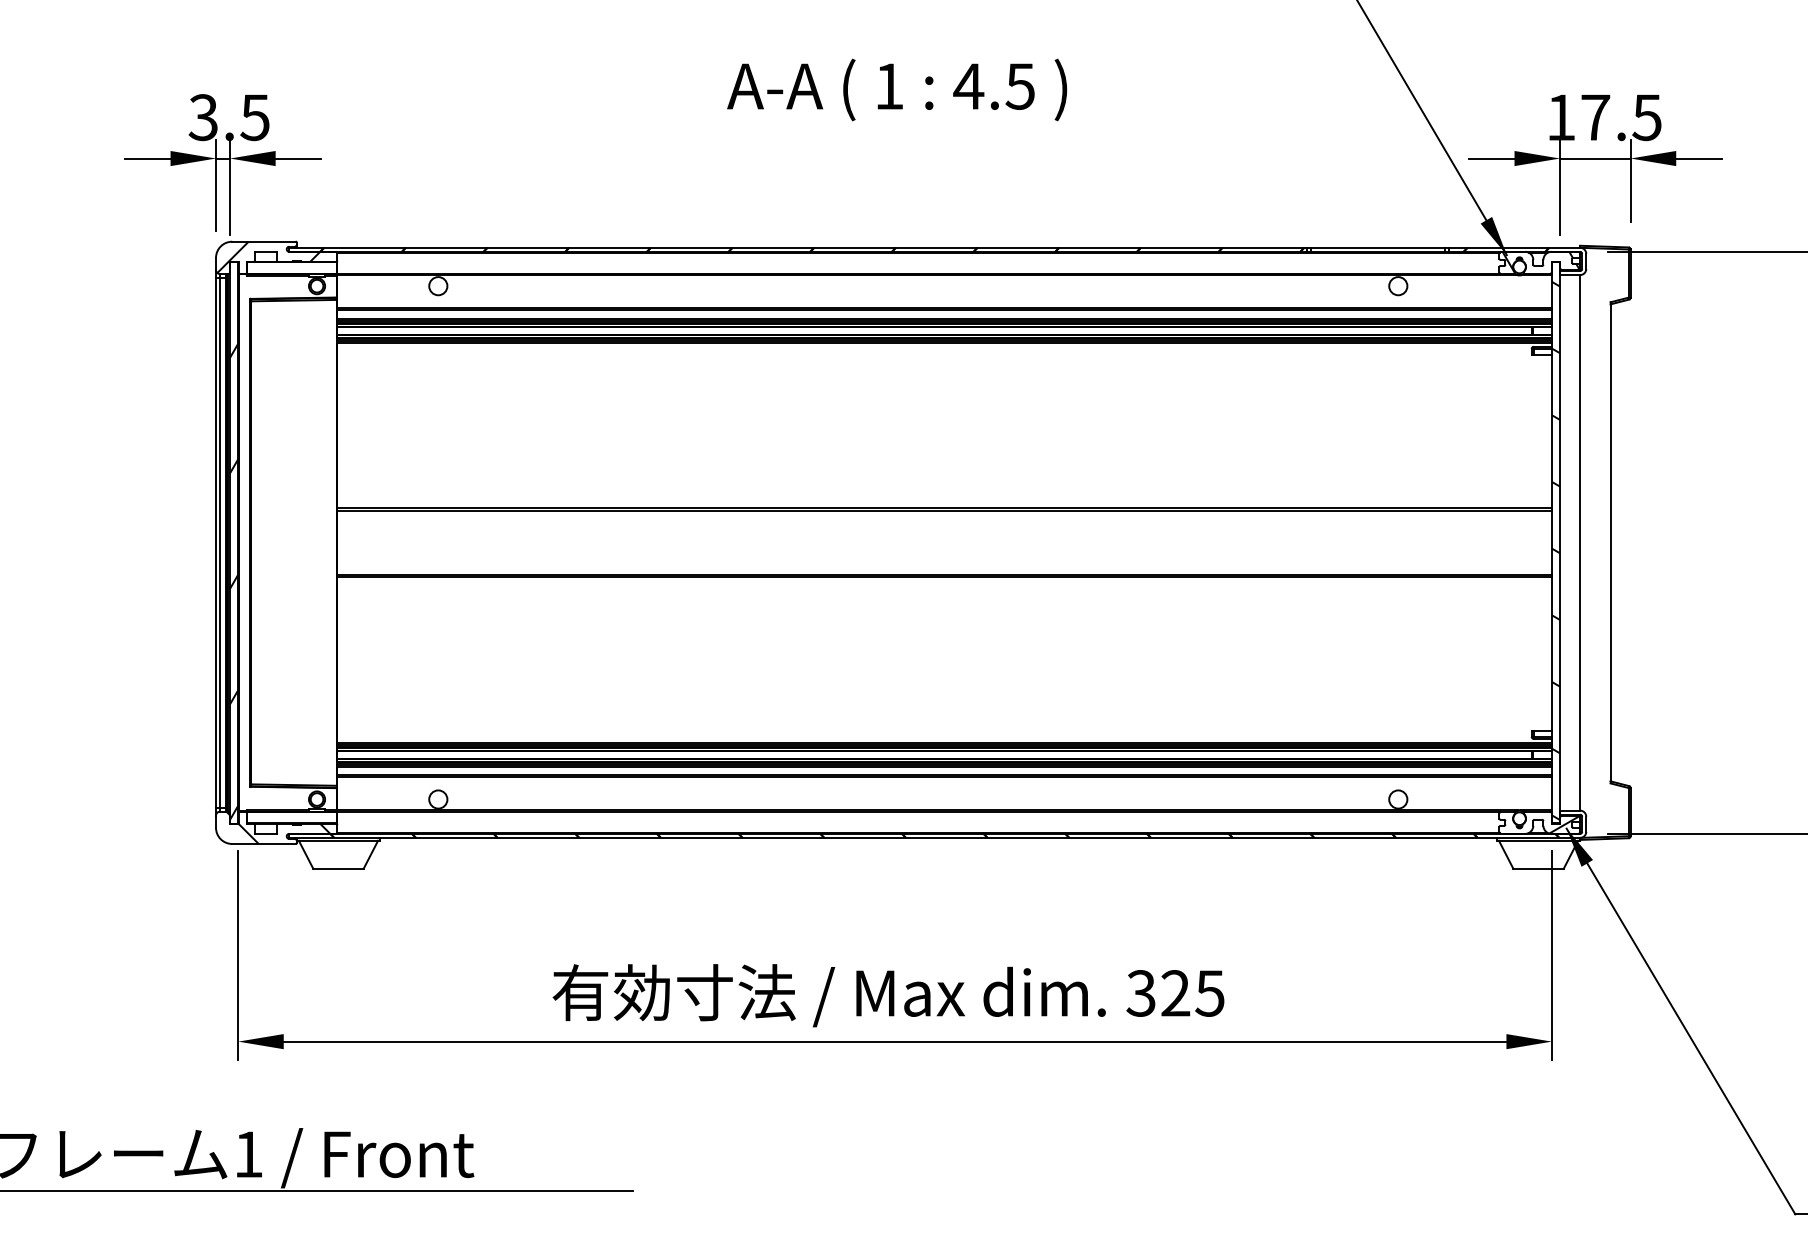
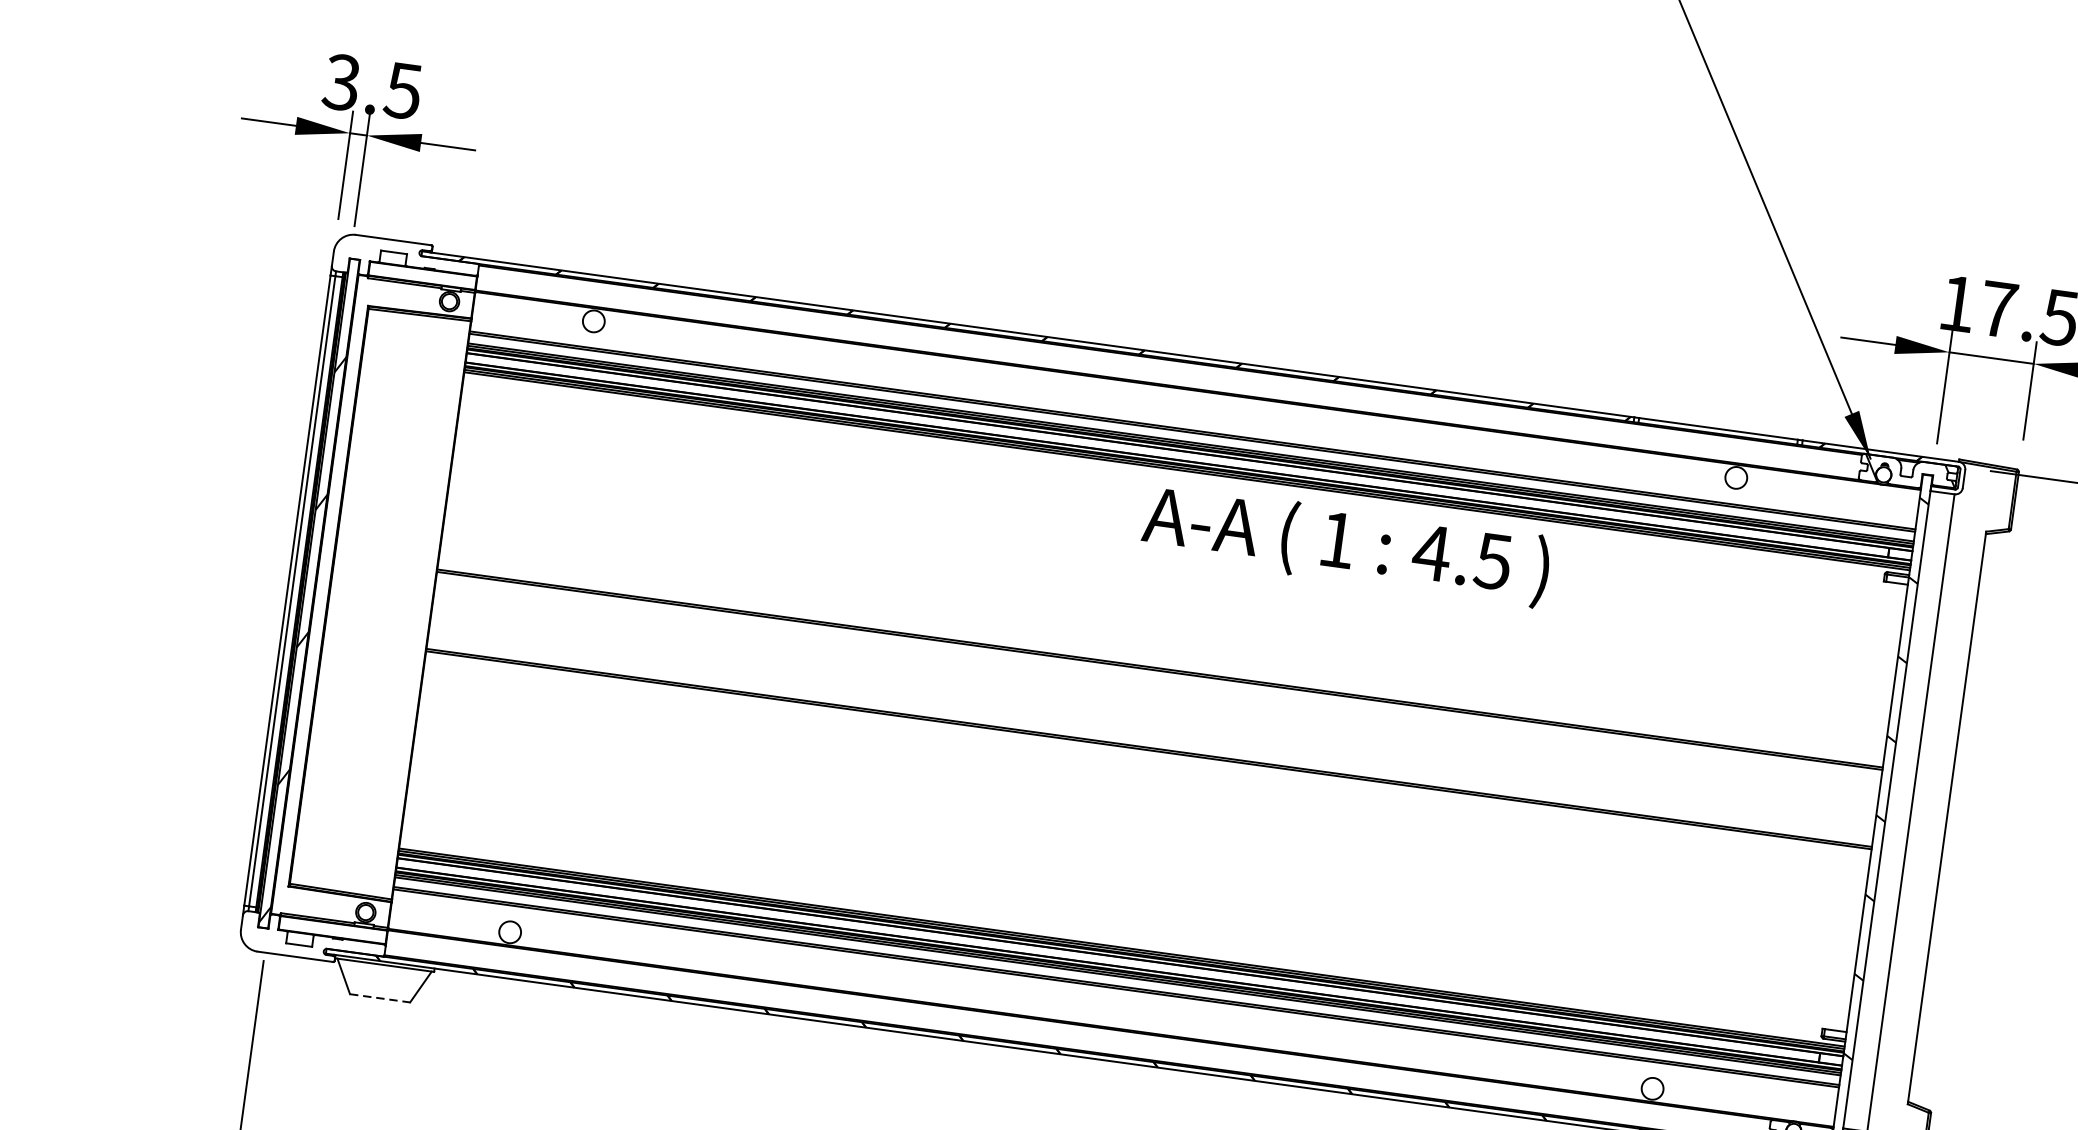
text: (897, 89) -> (1346, 544), moved
hatch: (268, 257) -> (396, 259), removed
hatch: (278, 827) -> (315, 939), removed
line: (338, 868) -> (380, 998), solid -> dashed

